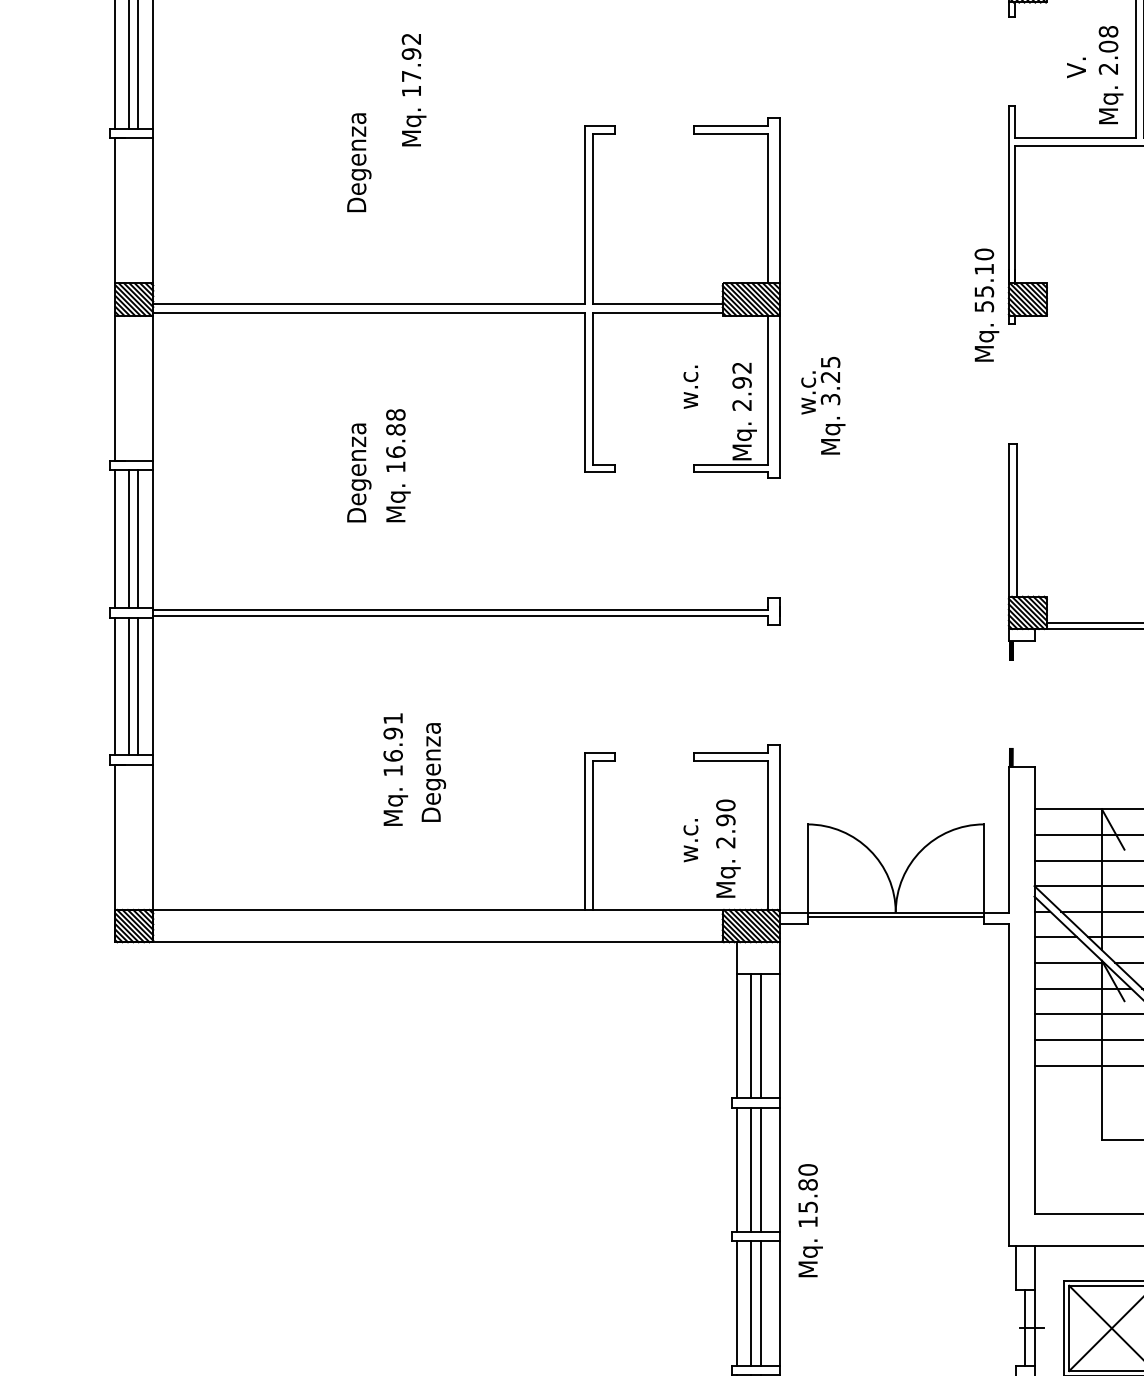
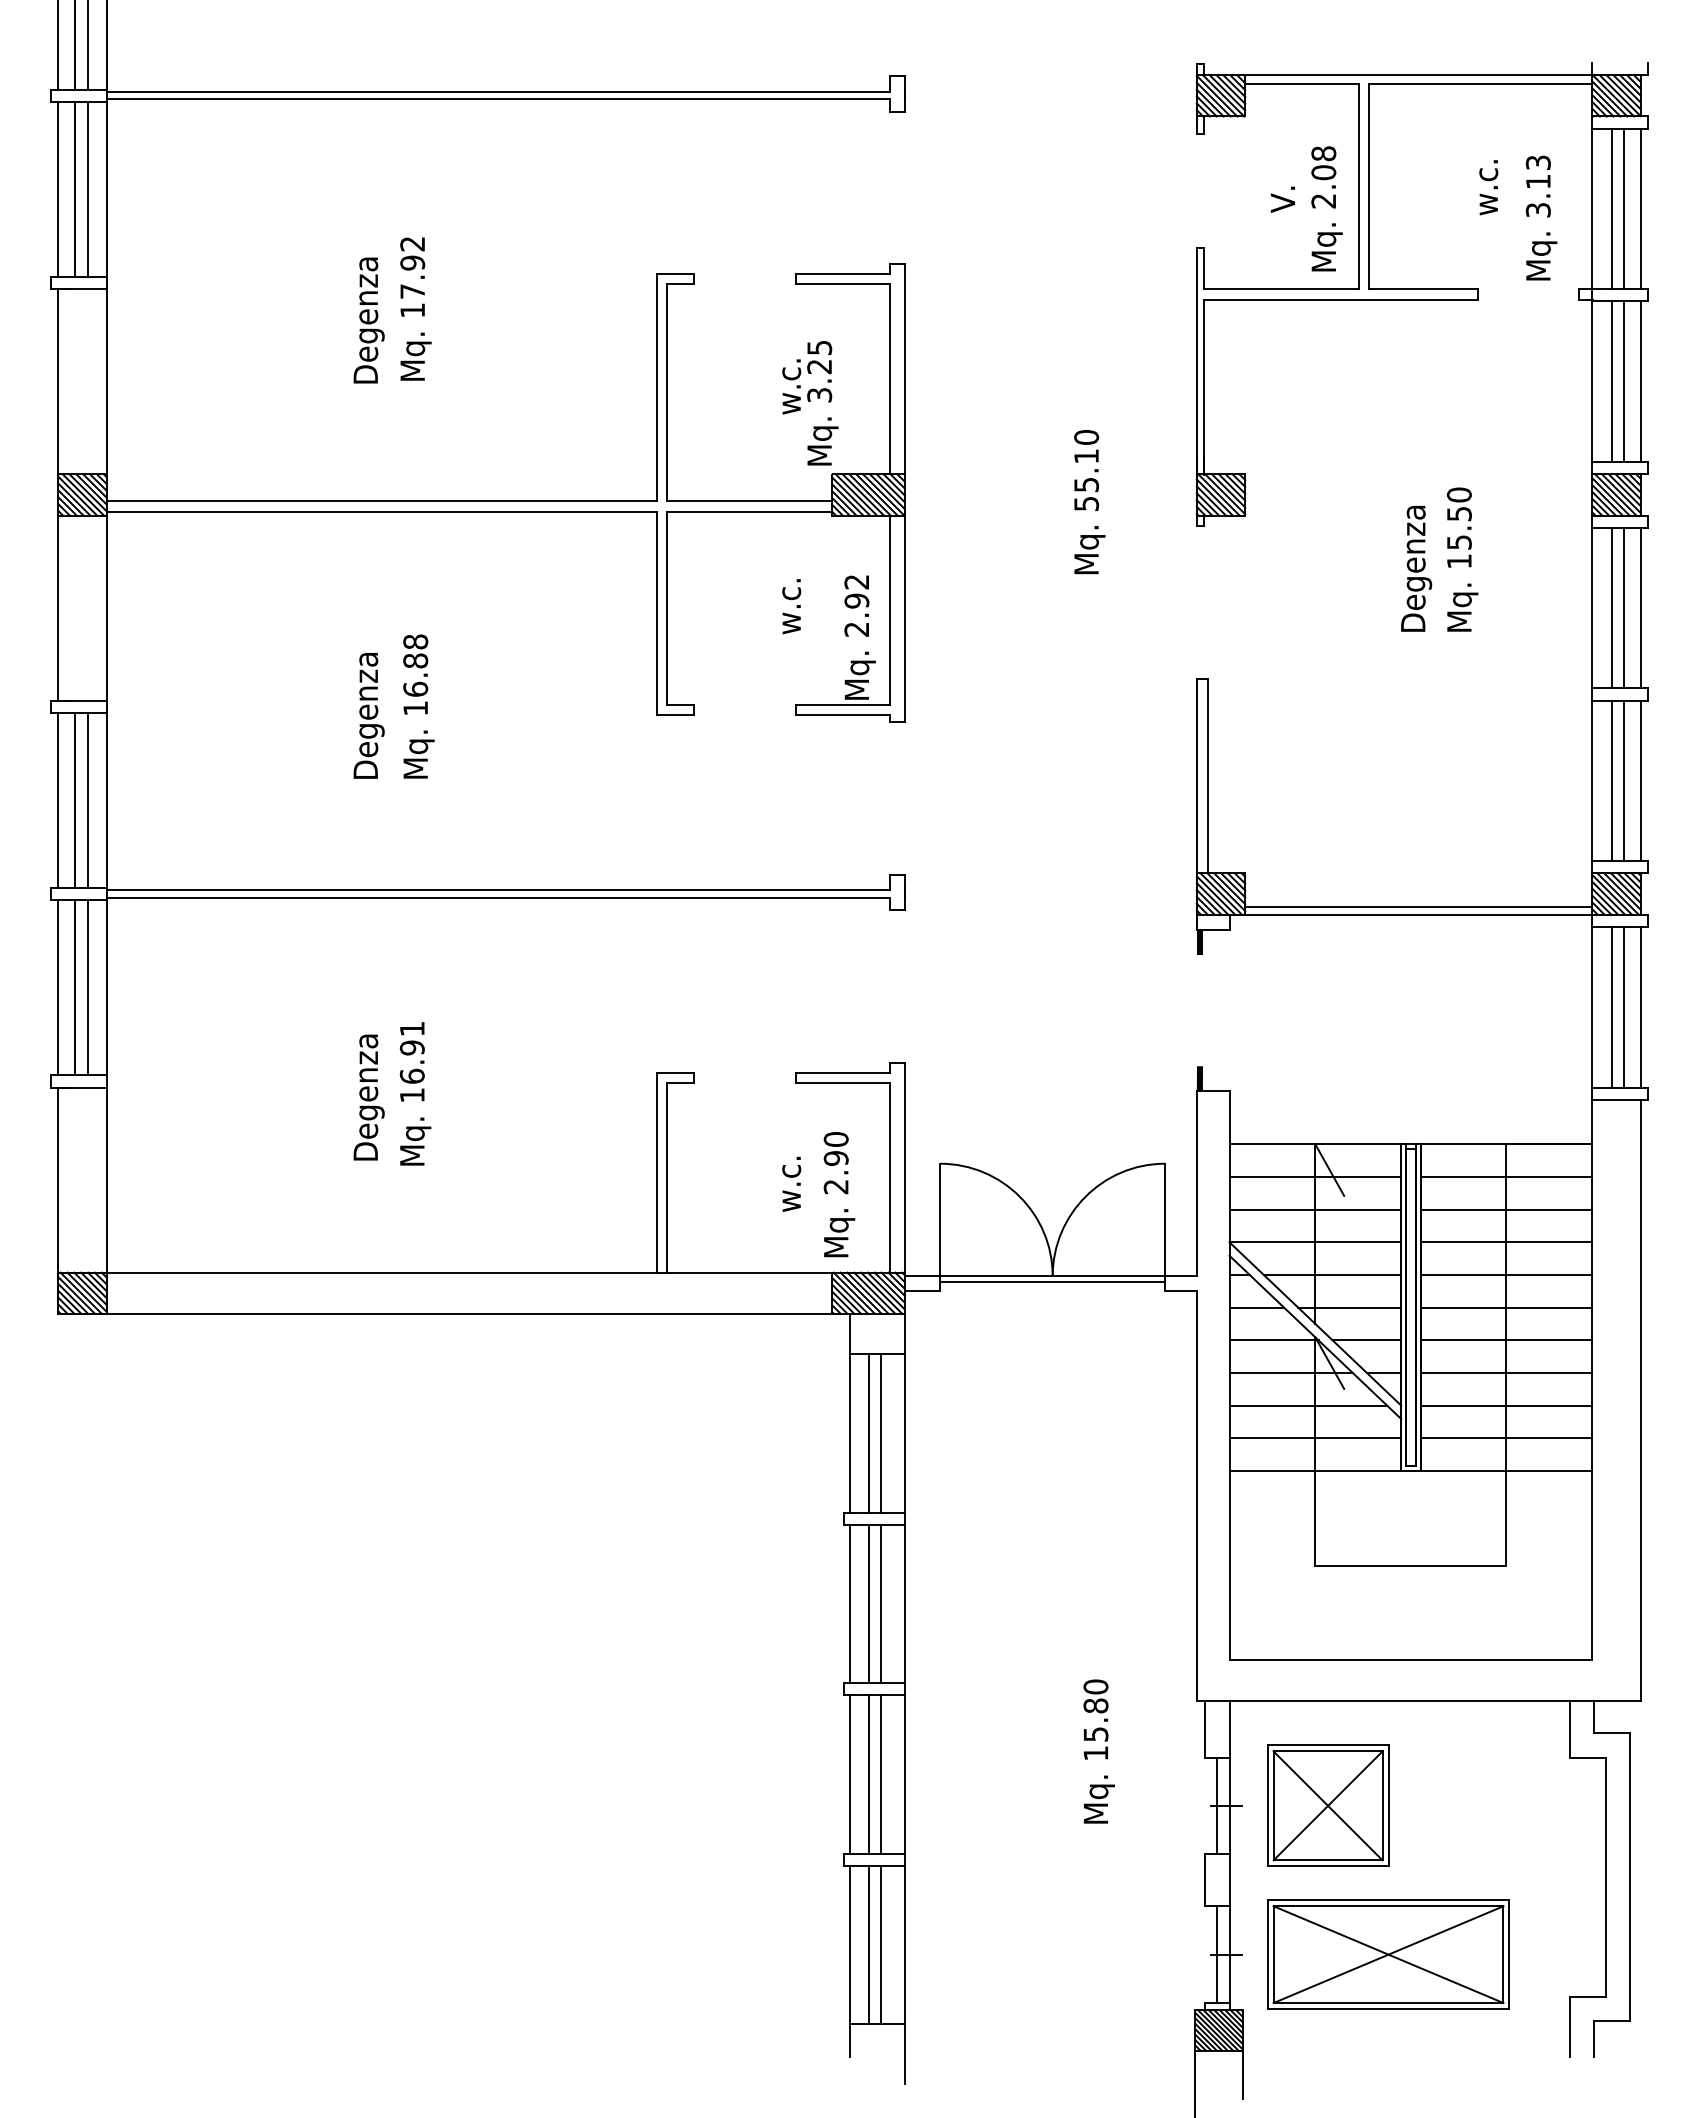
text: (413, 89) -> (415, 308), moved
text: (986, 305) -> (1089, 502), moved
text: (823, 405) -> (810, 403), moved
text: (433, 772) -> (368, 1097), moved
text: (810, 1220) -> (1098, 1751), moved

